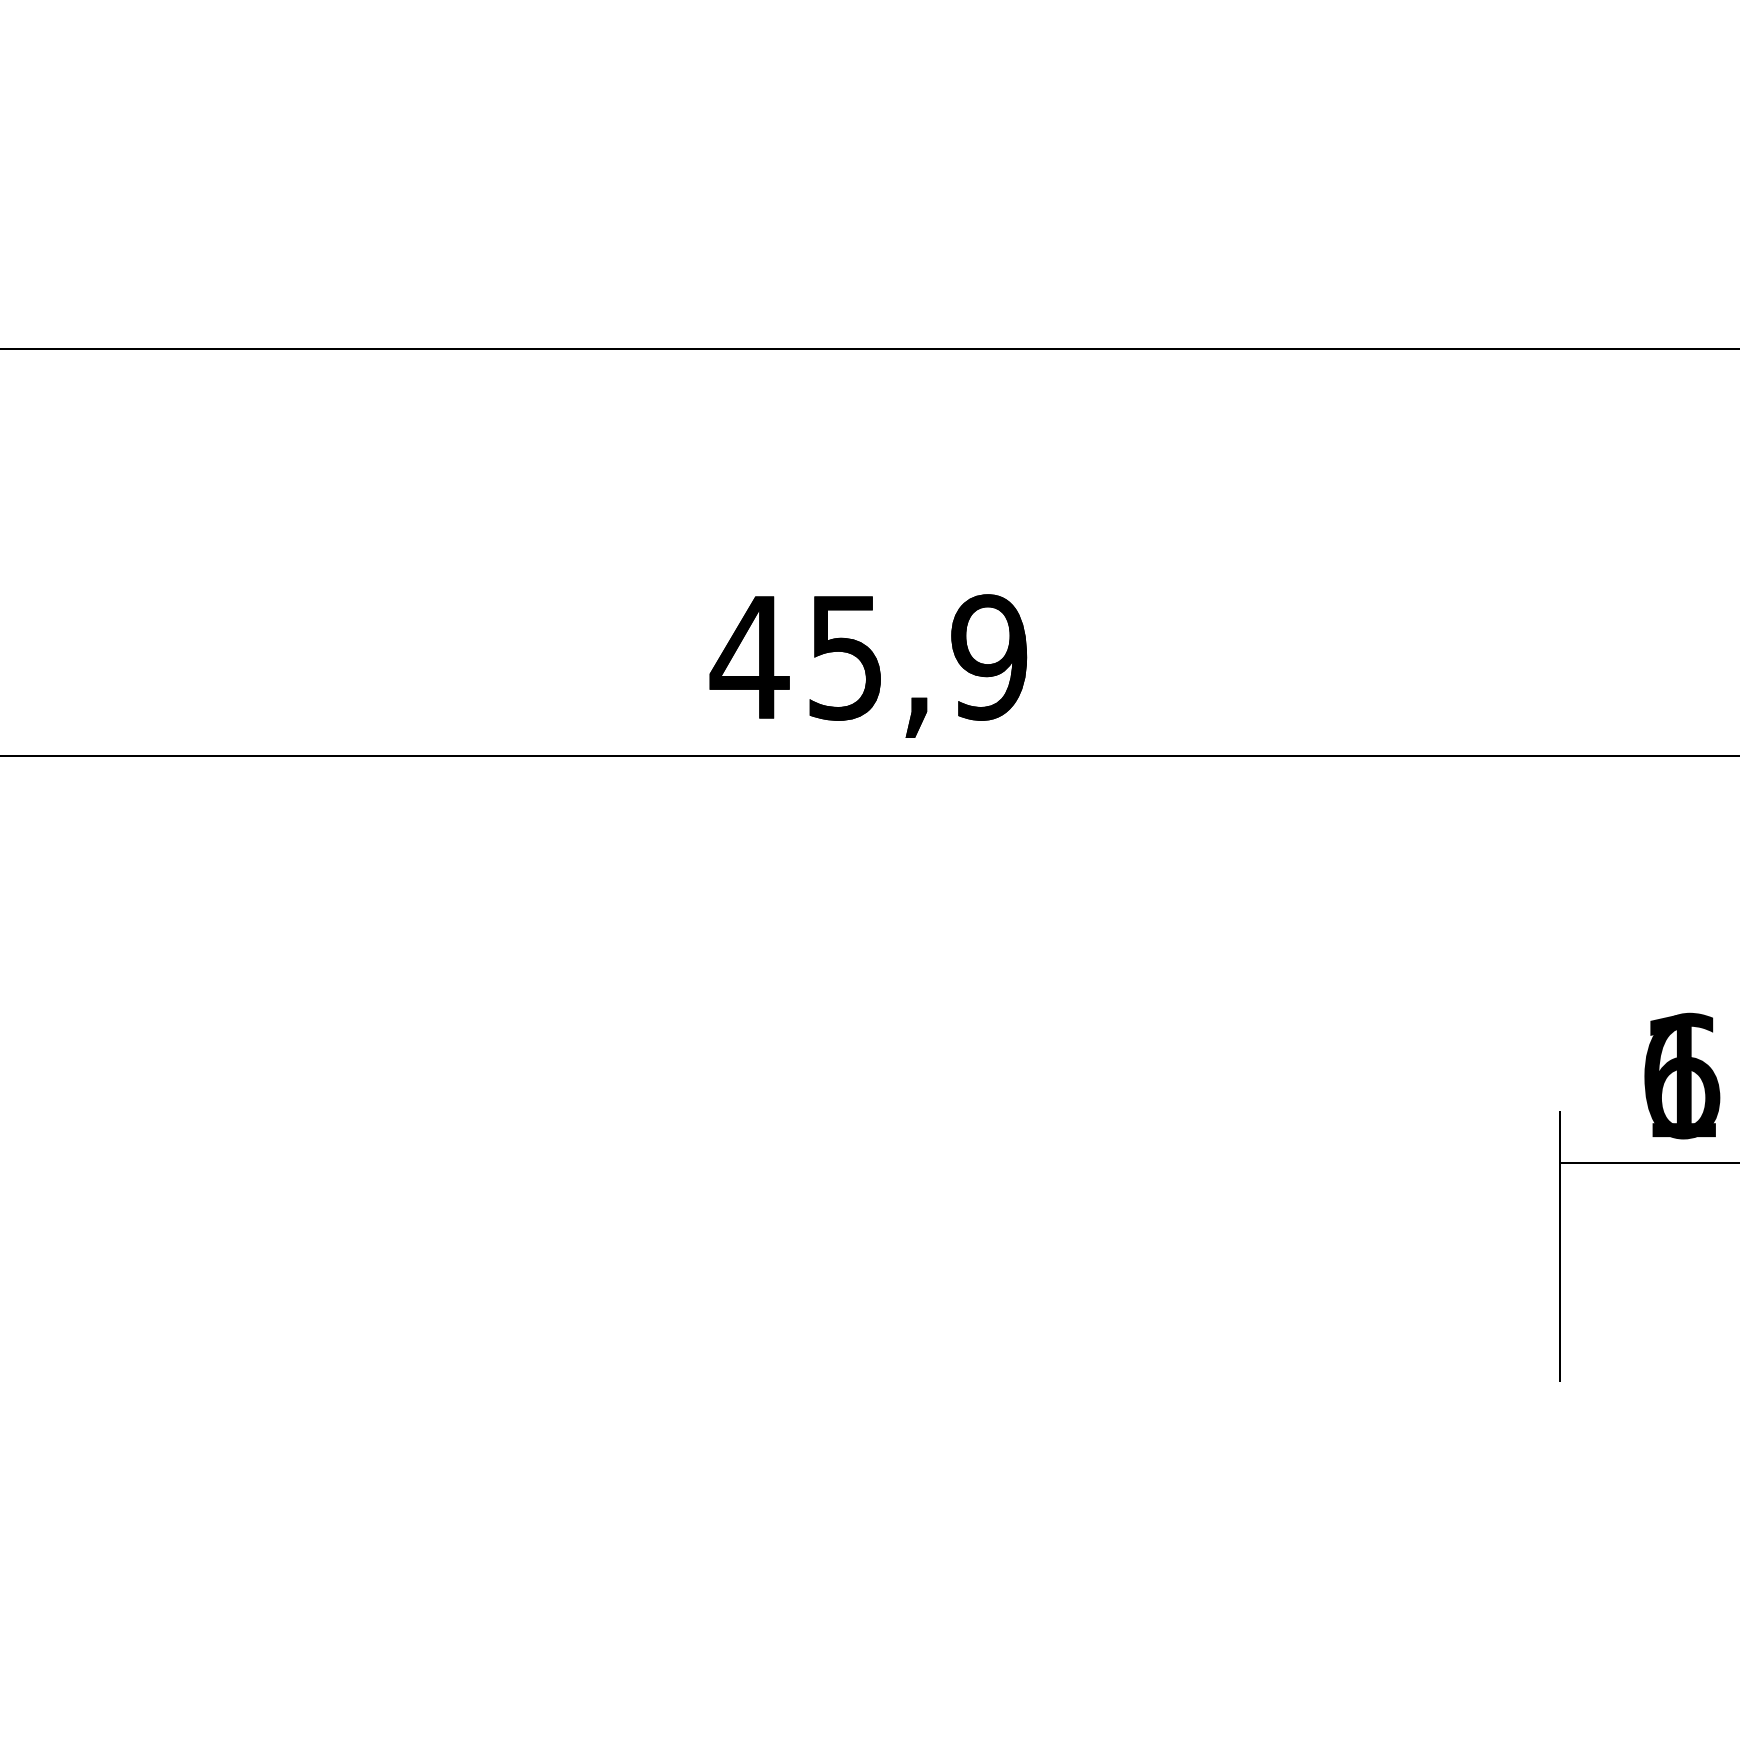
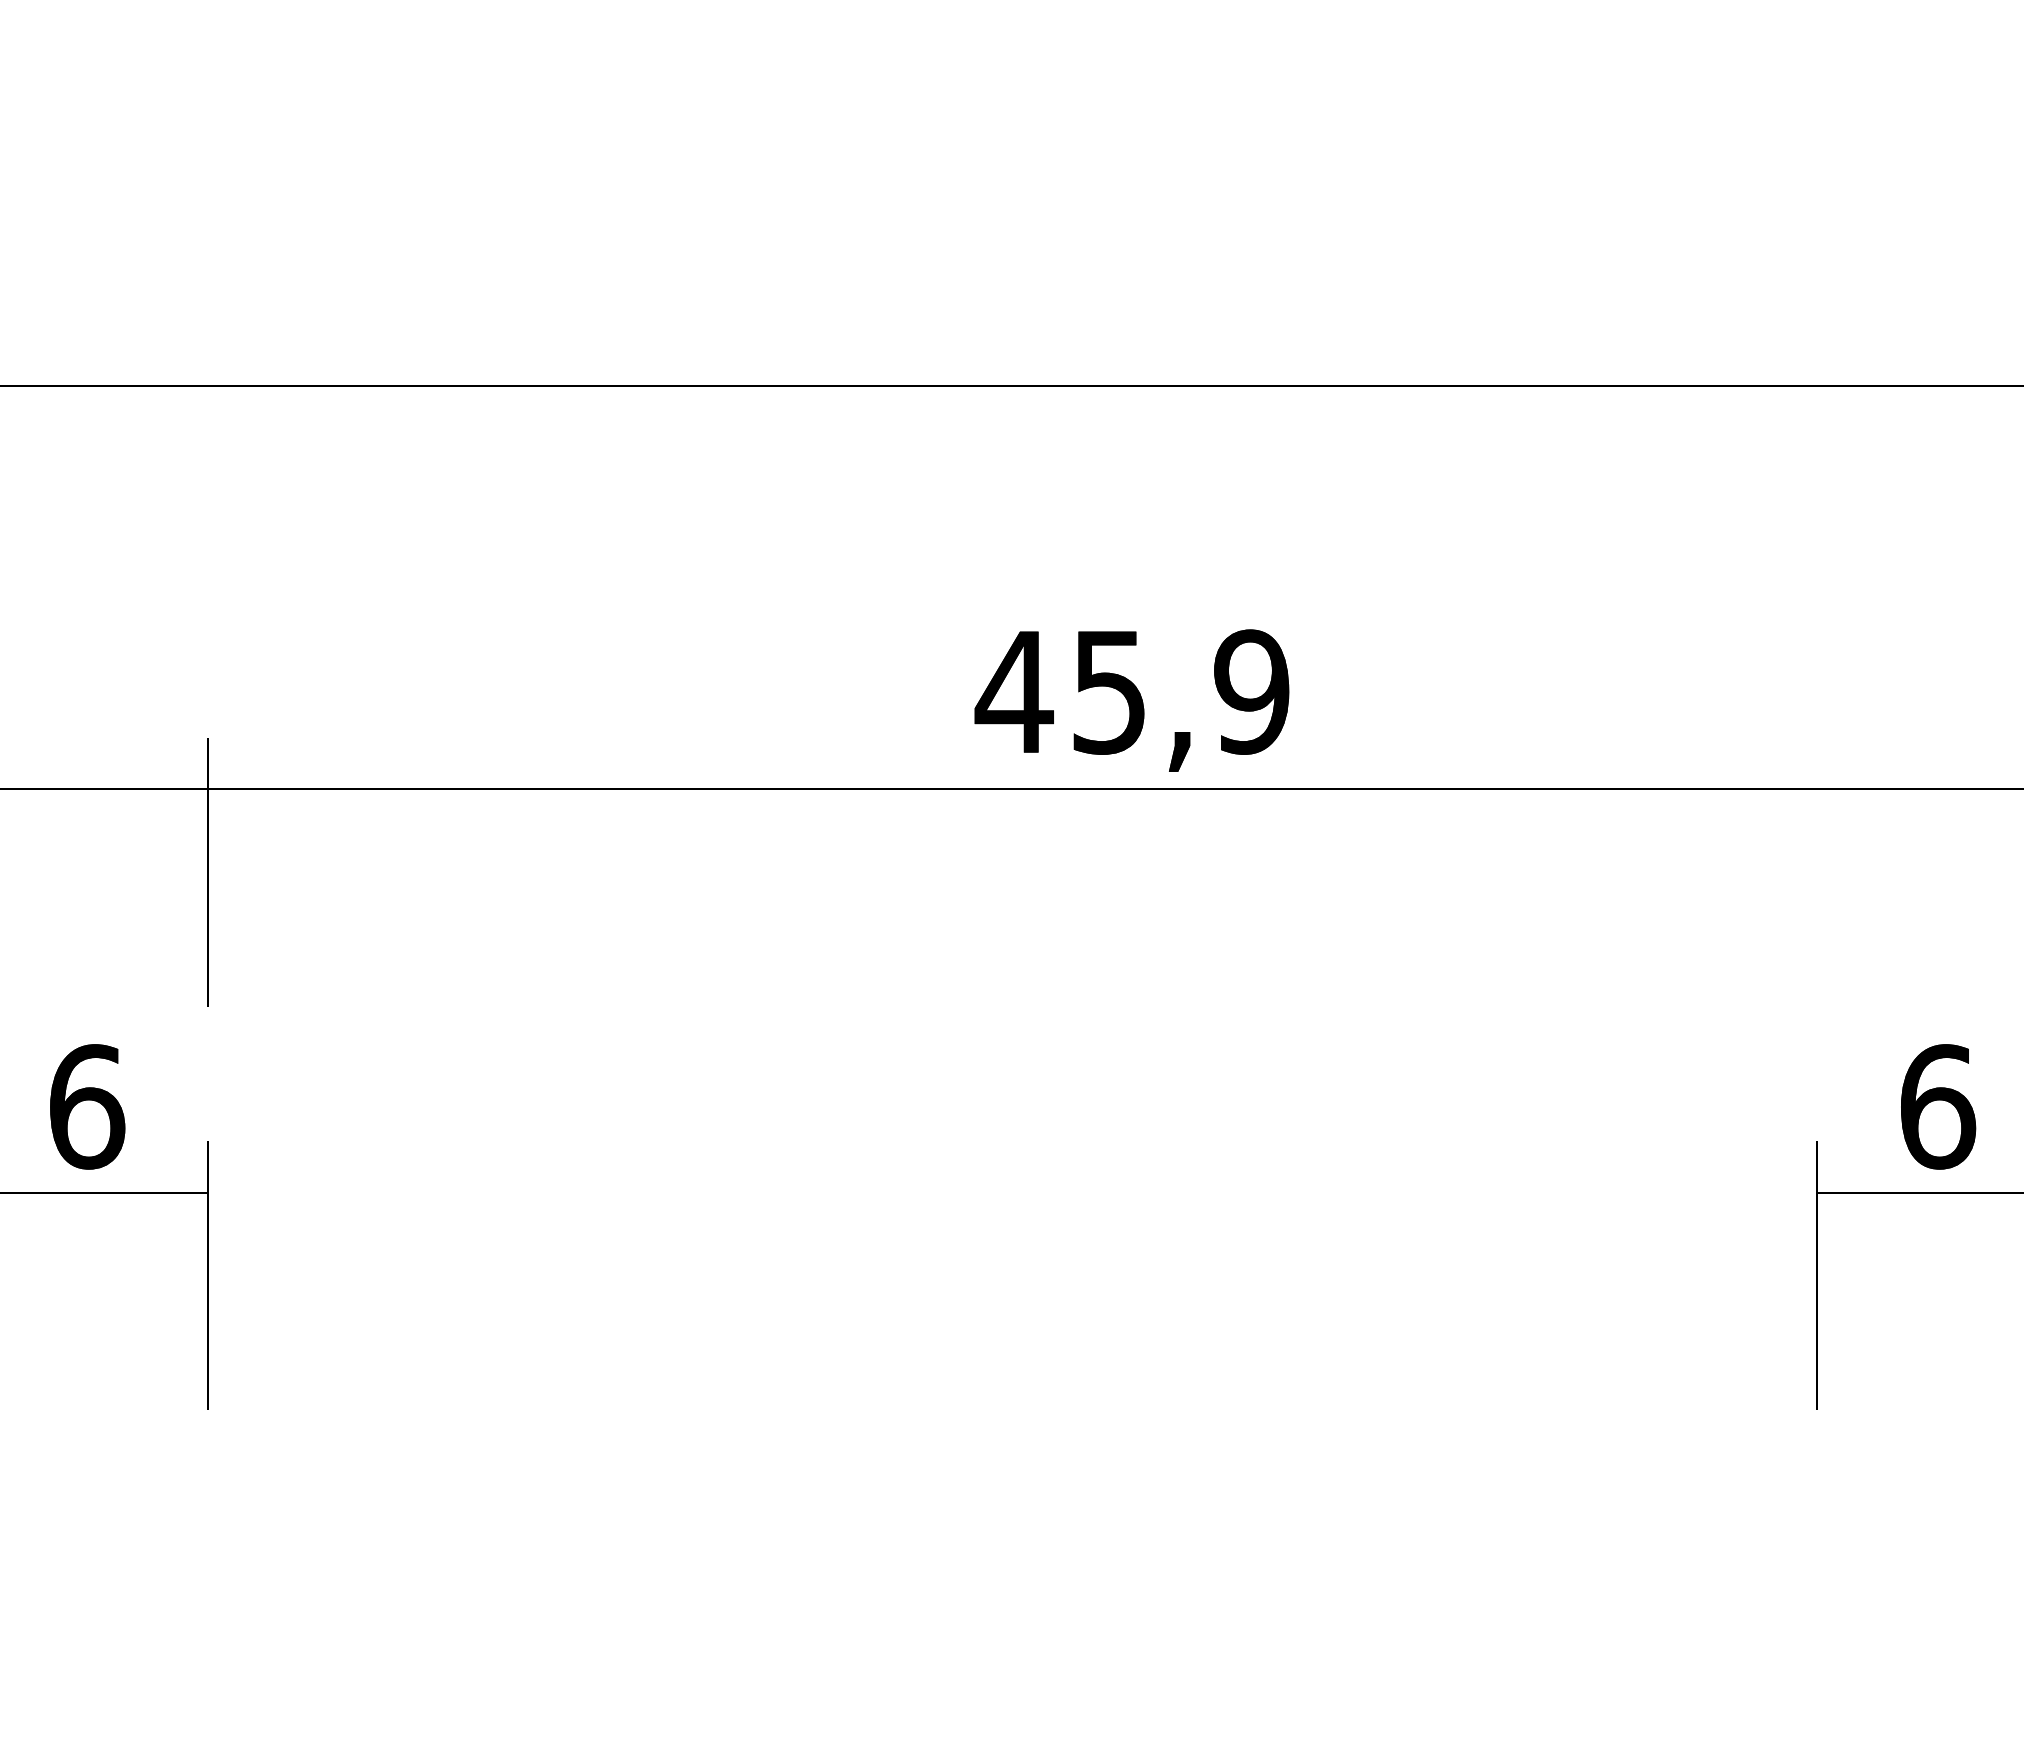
text: (1682, 1075) -> (1938, 1106), 1 -> 6

